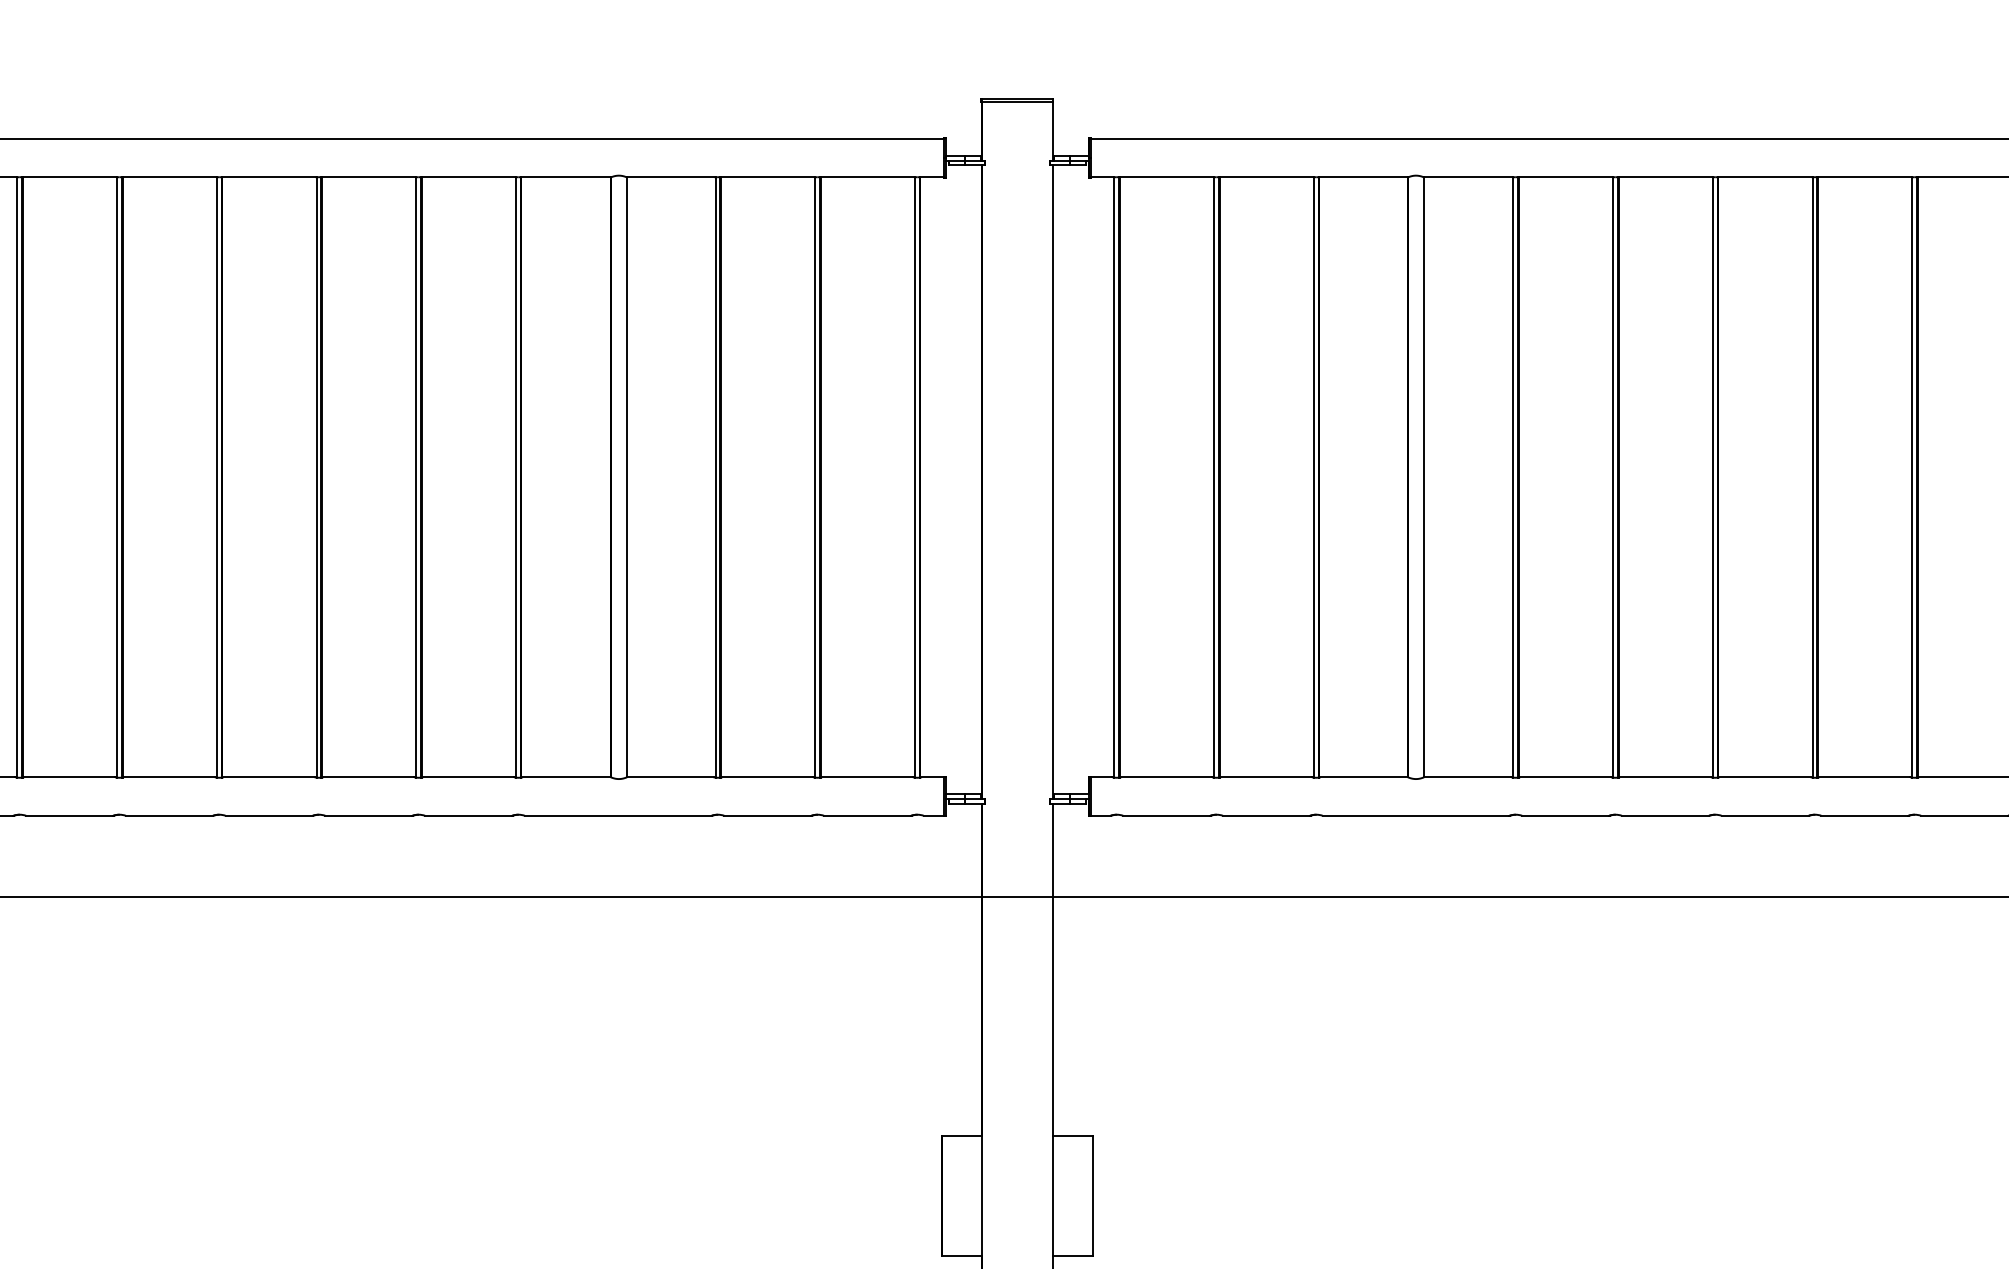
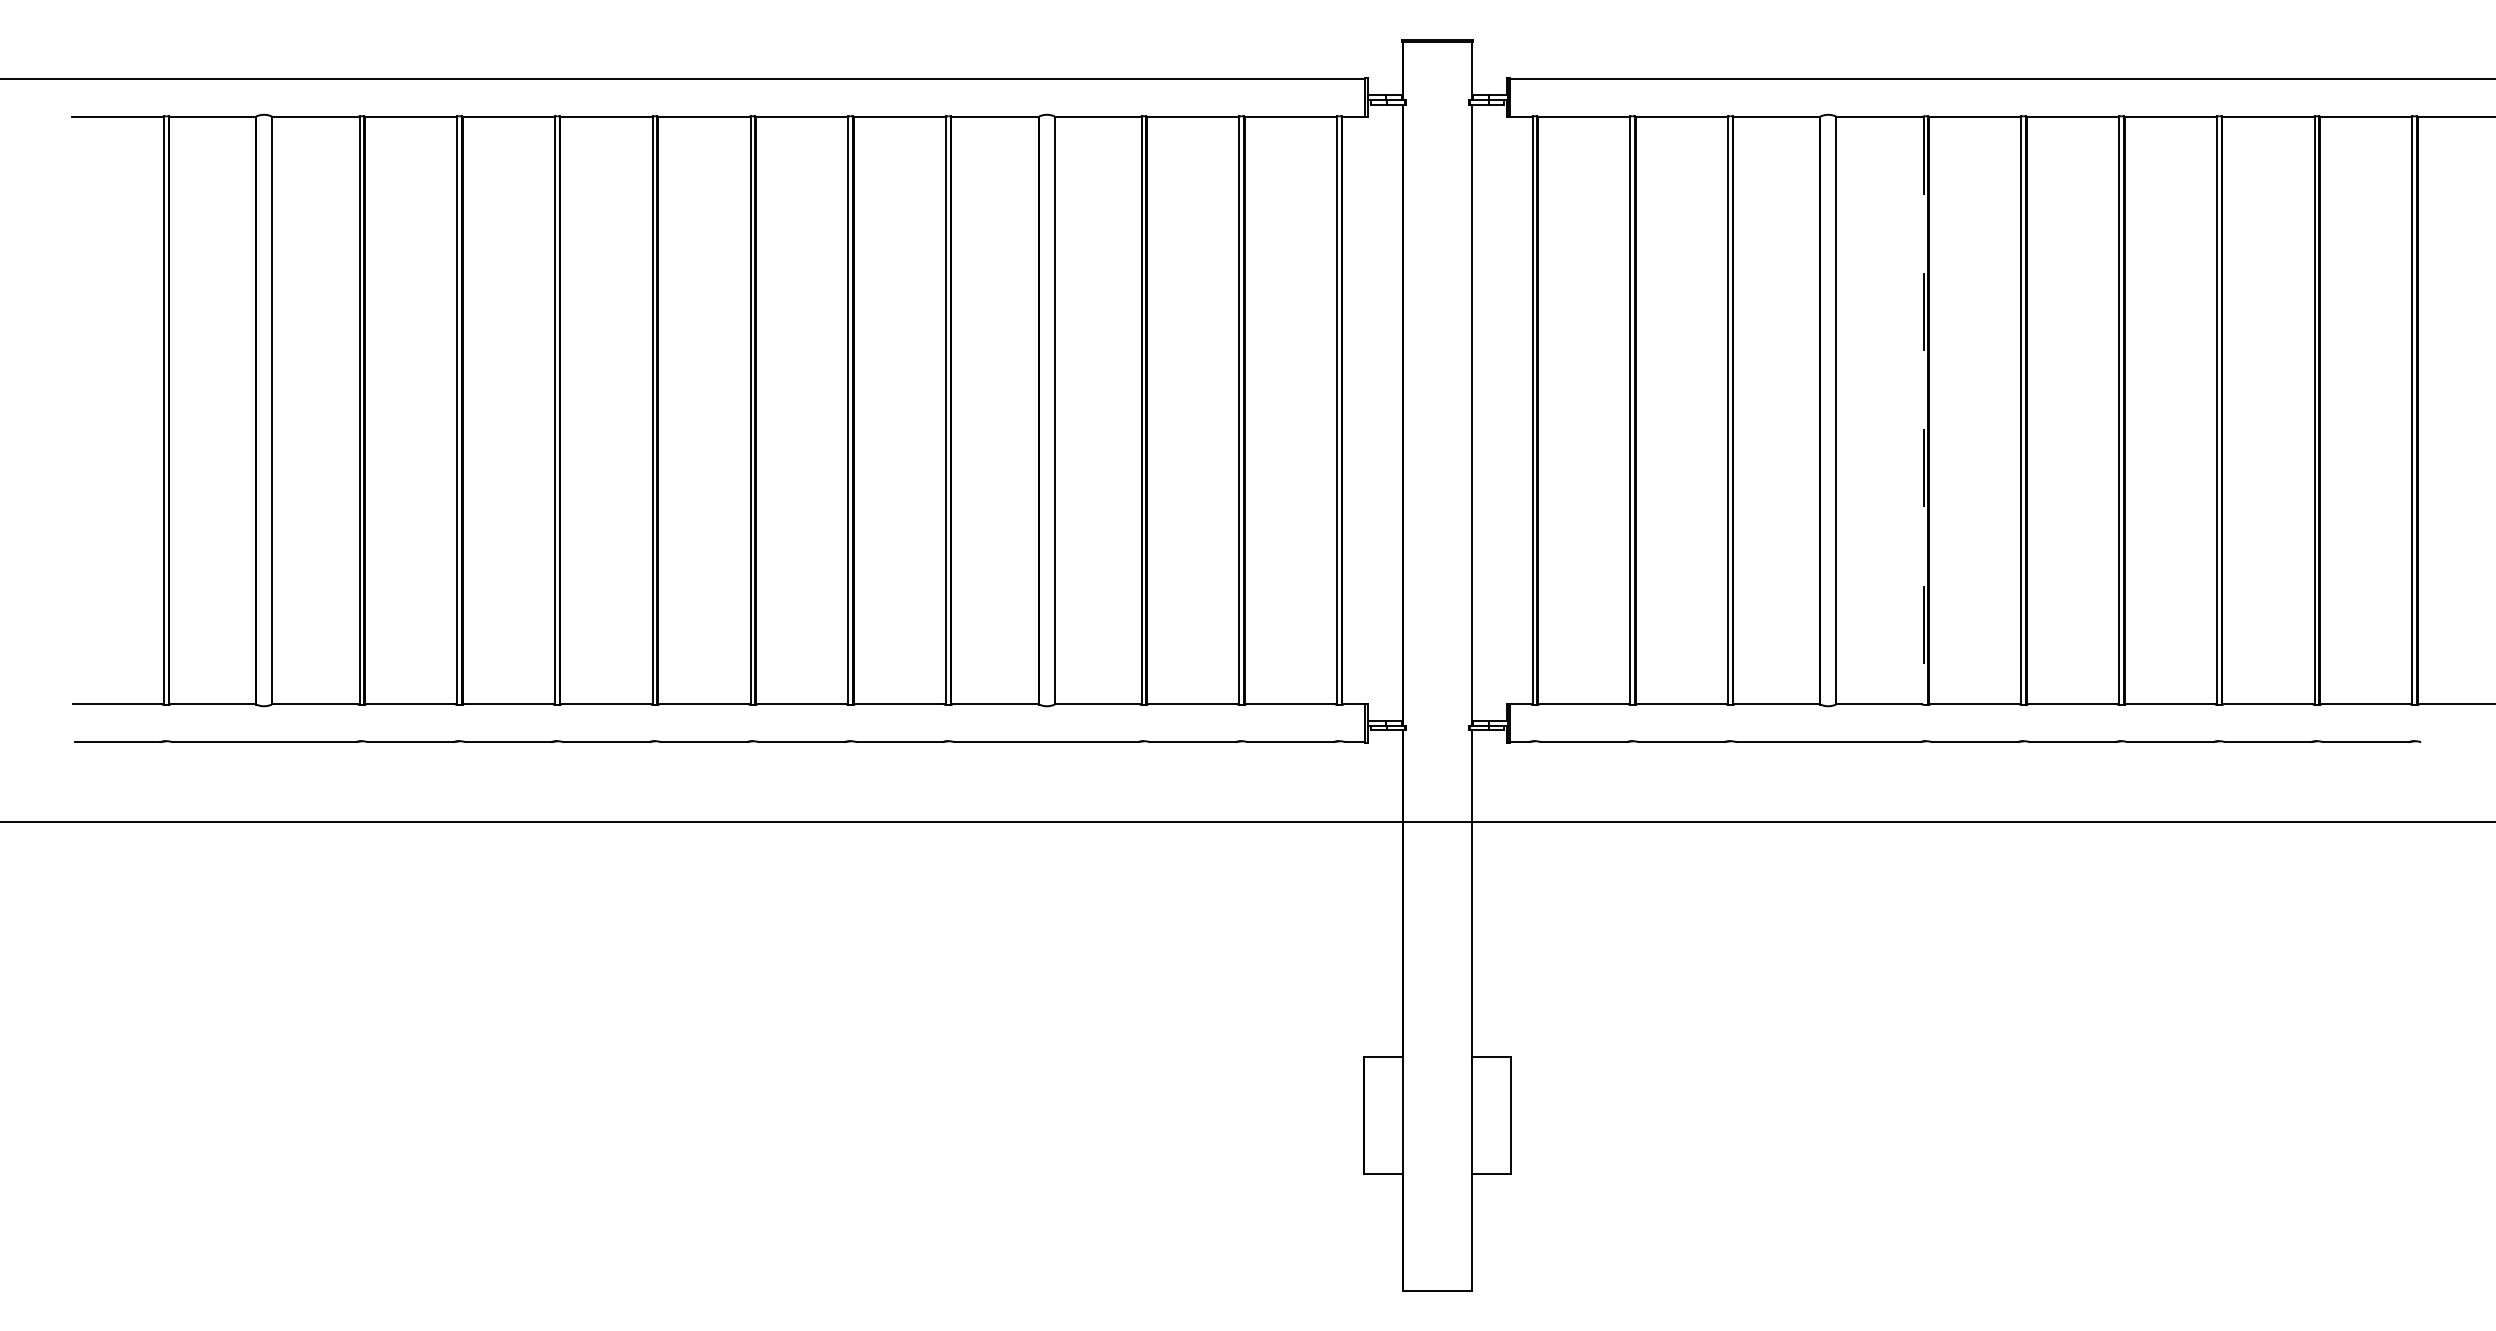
line: (1513, 478) -> (1923, 411), solid -> dashed

